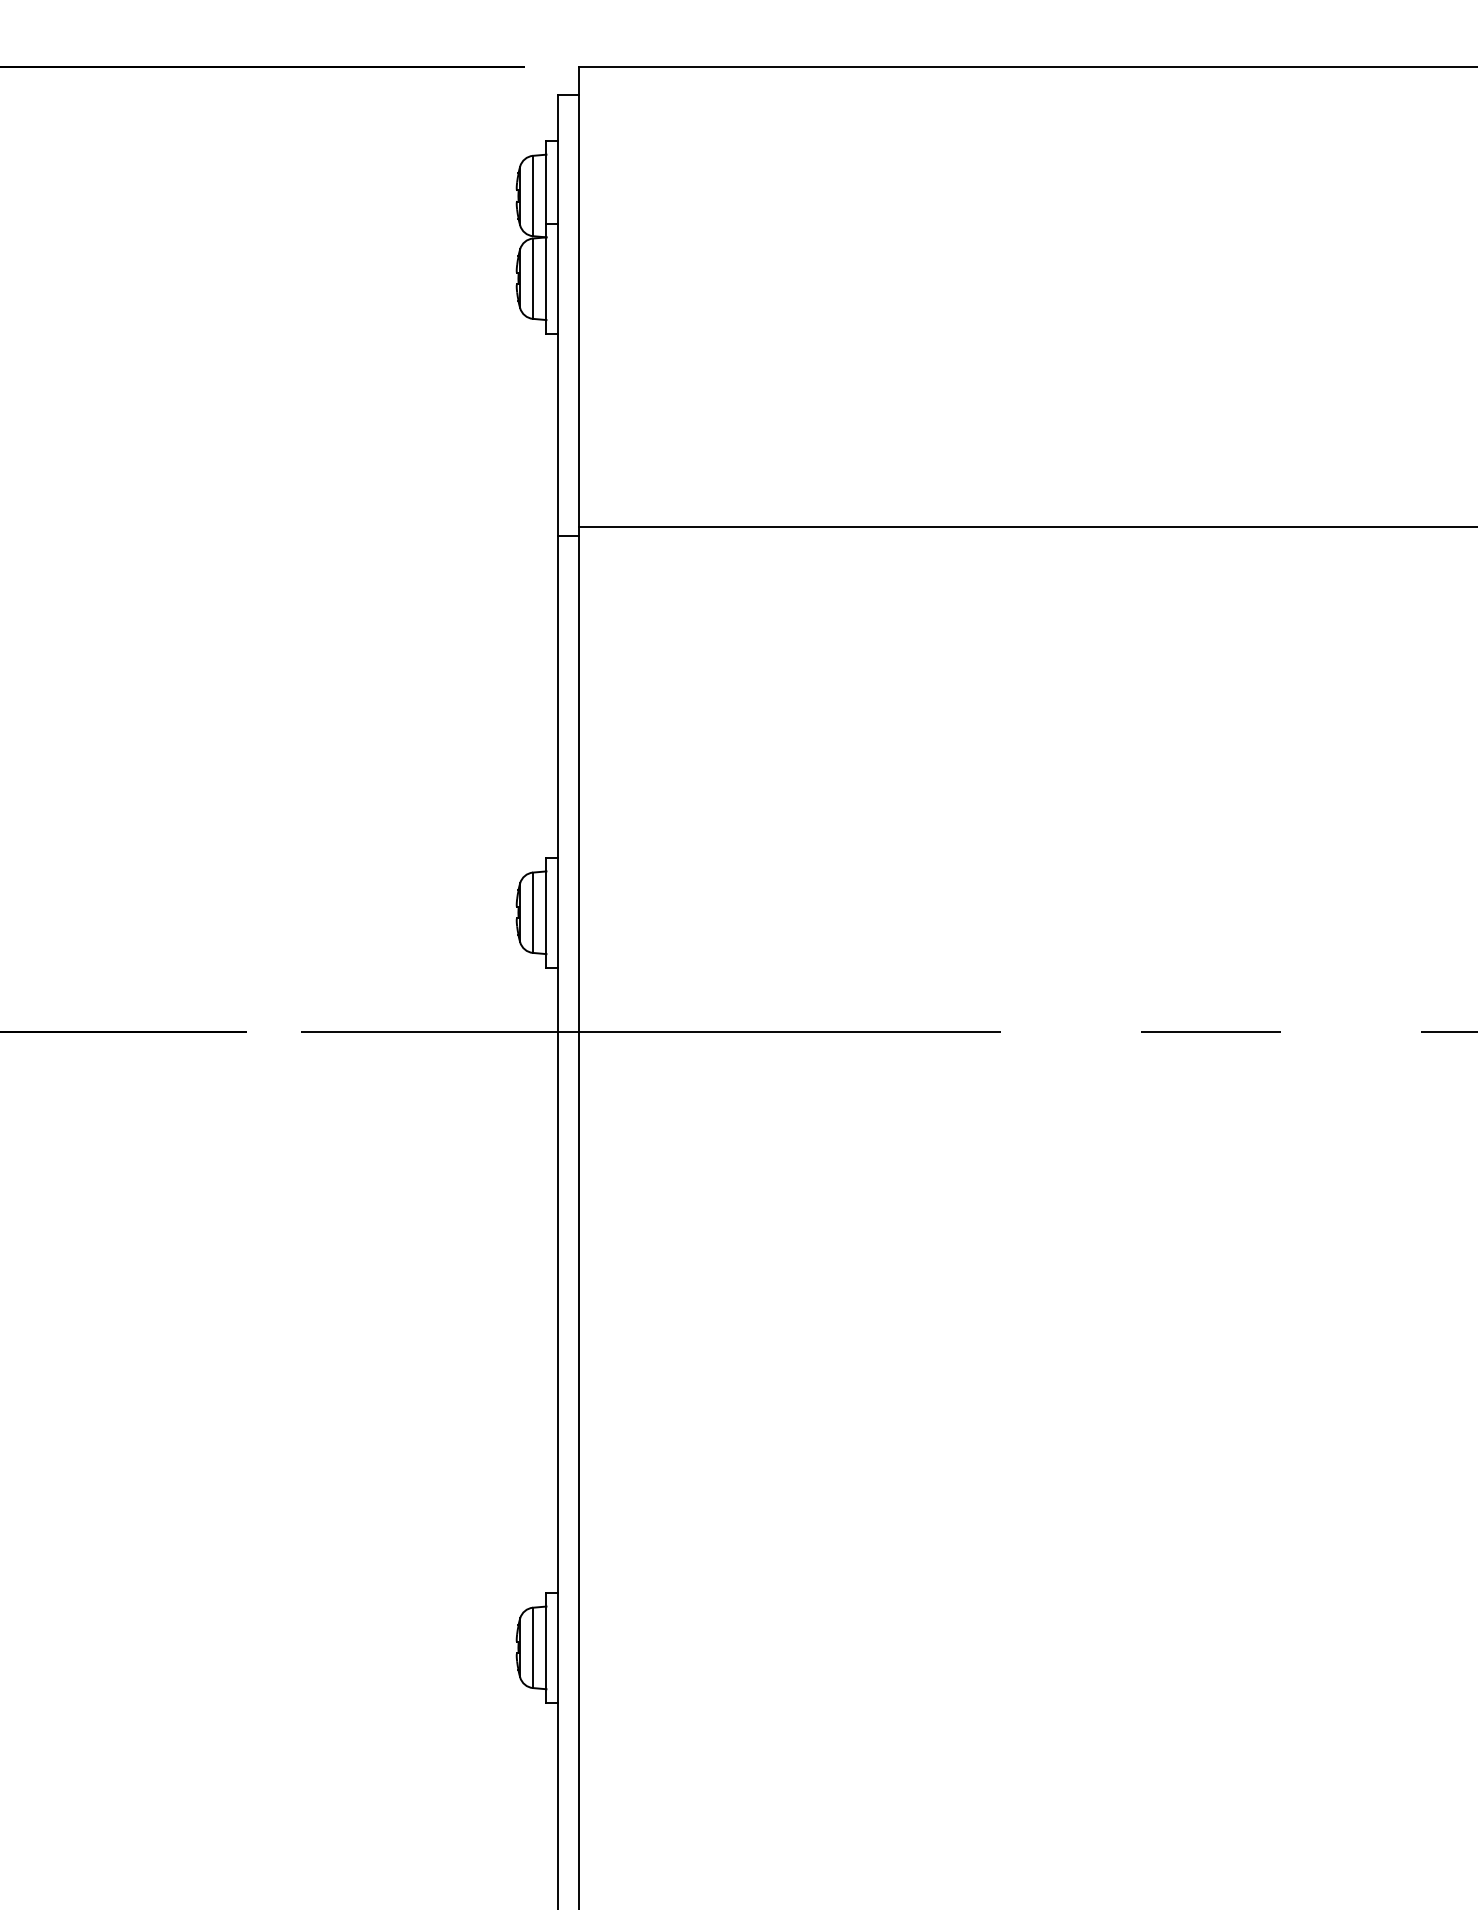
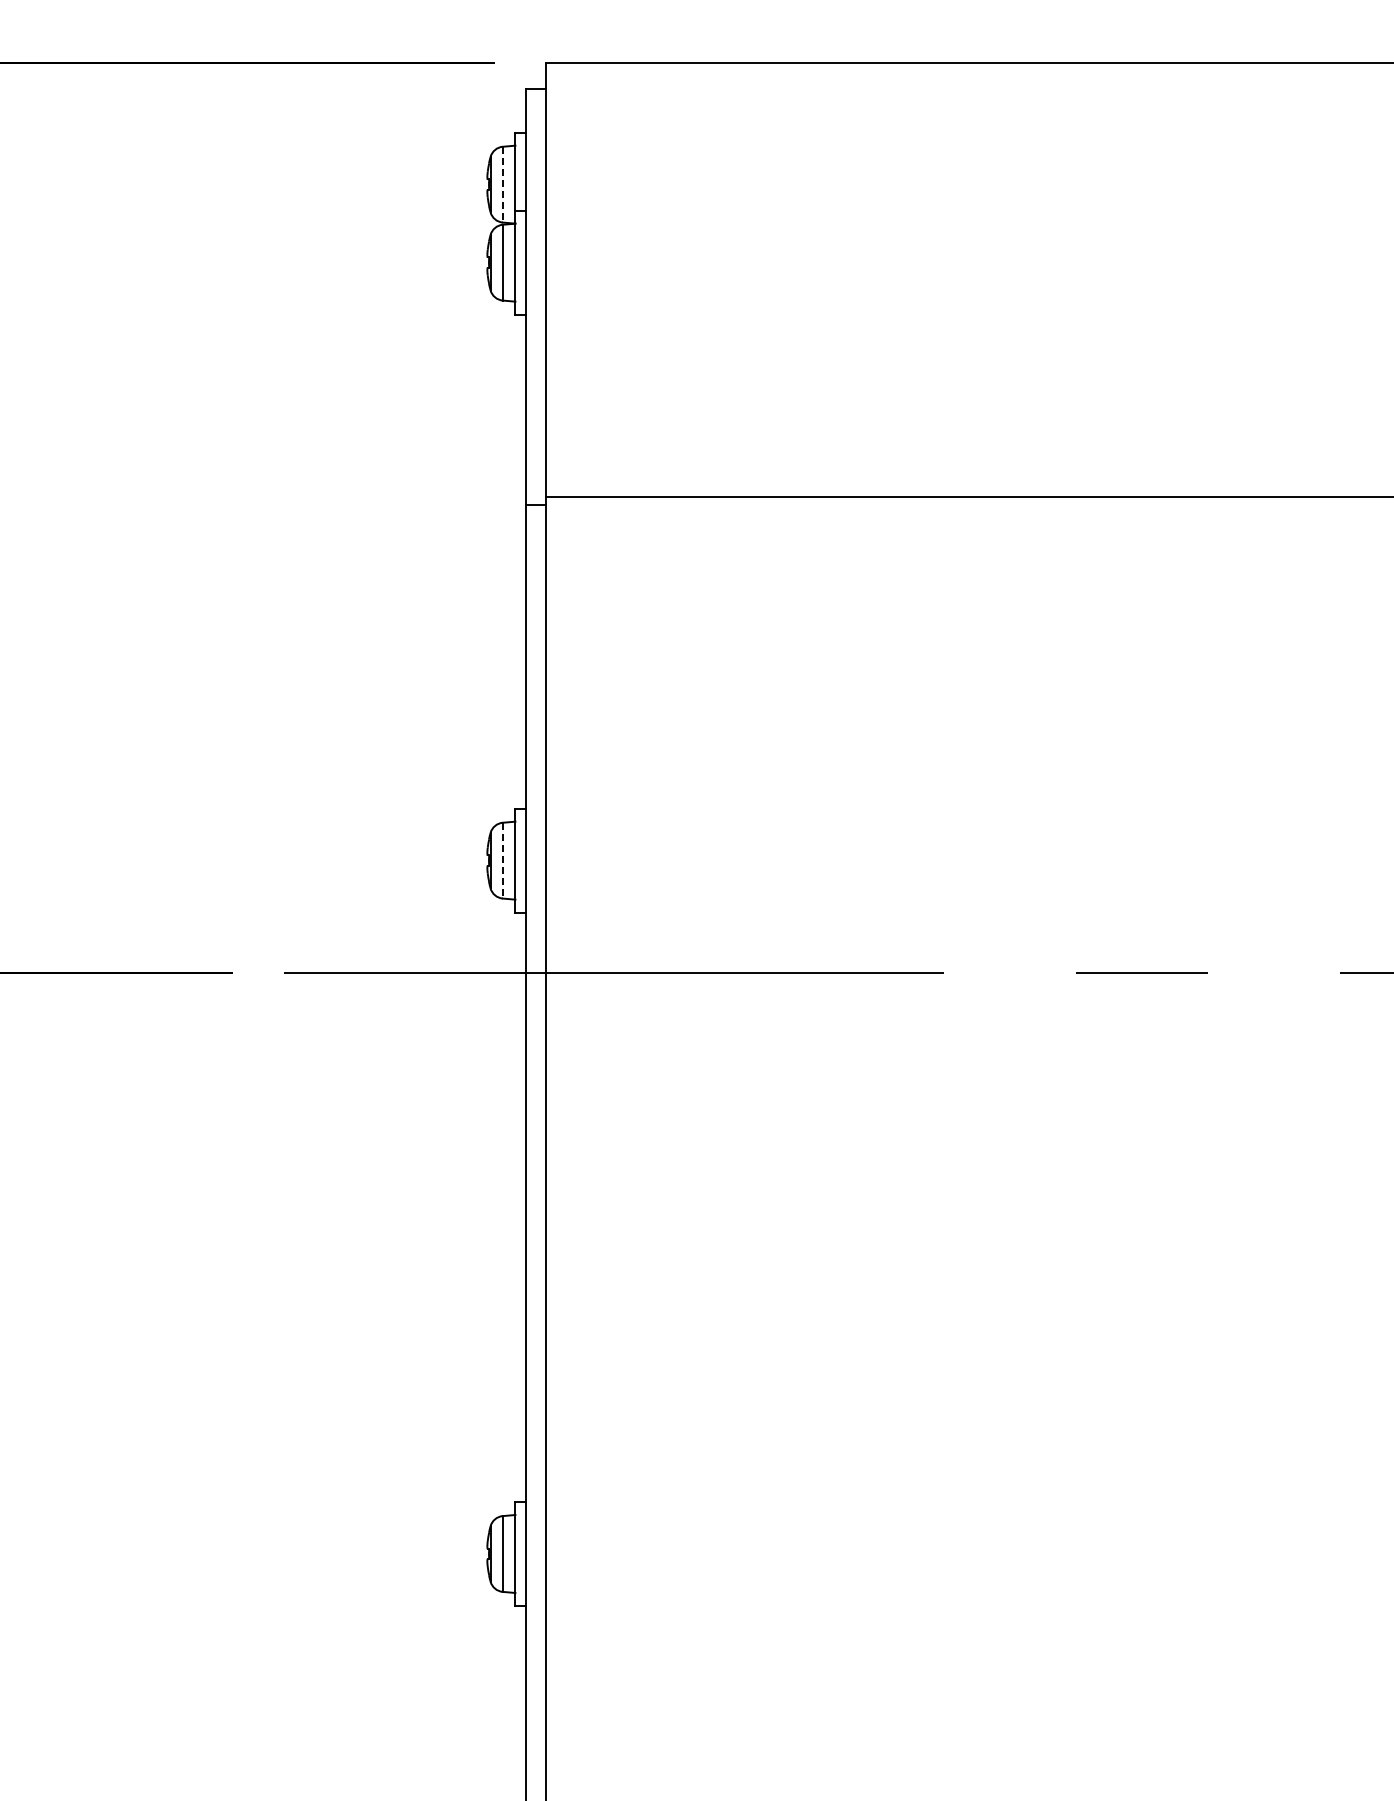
line: (532, 195) -> (502, 184), solid -> dashed
line: (532, 912) -> (502, 860), solid -> dashed

